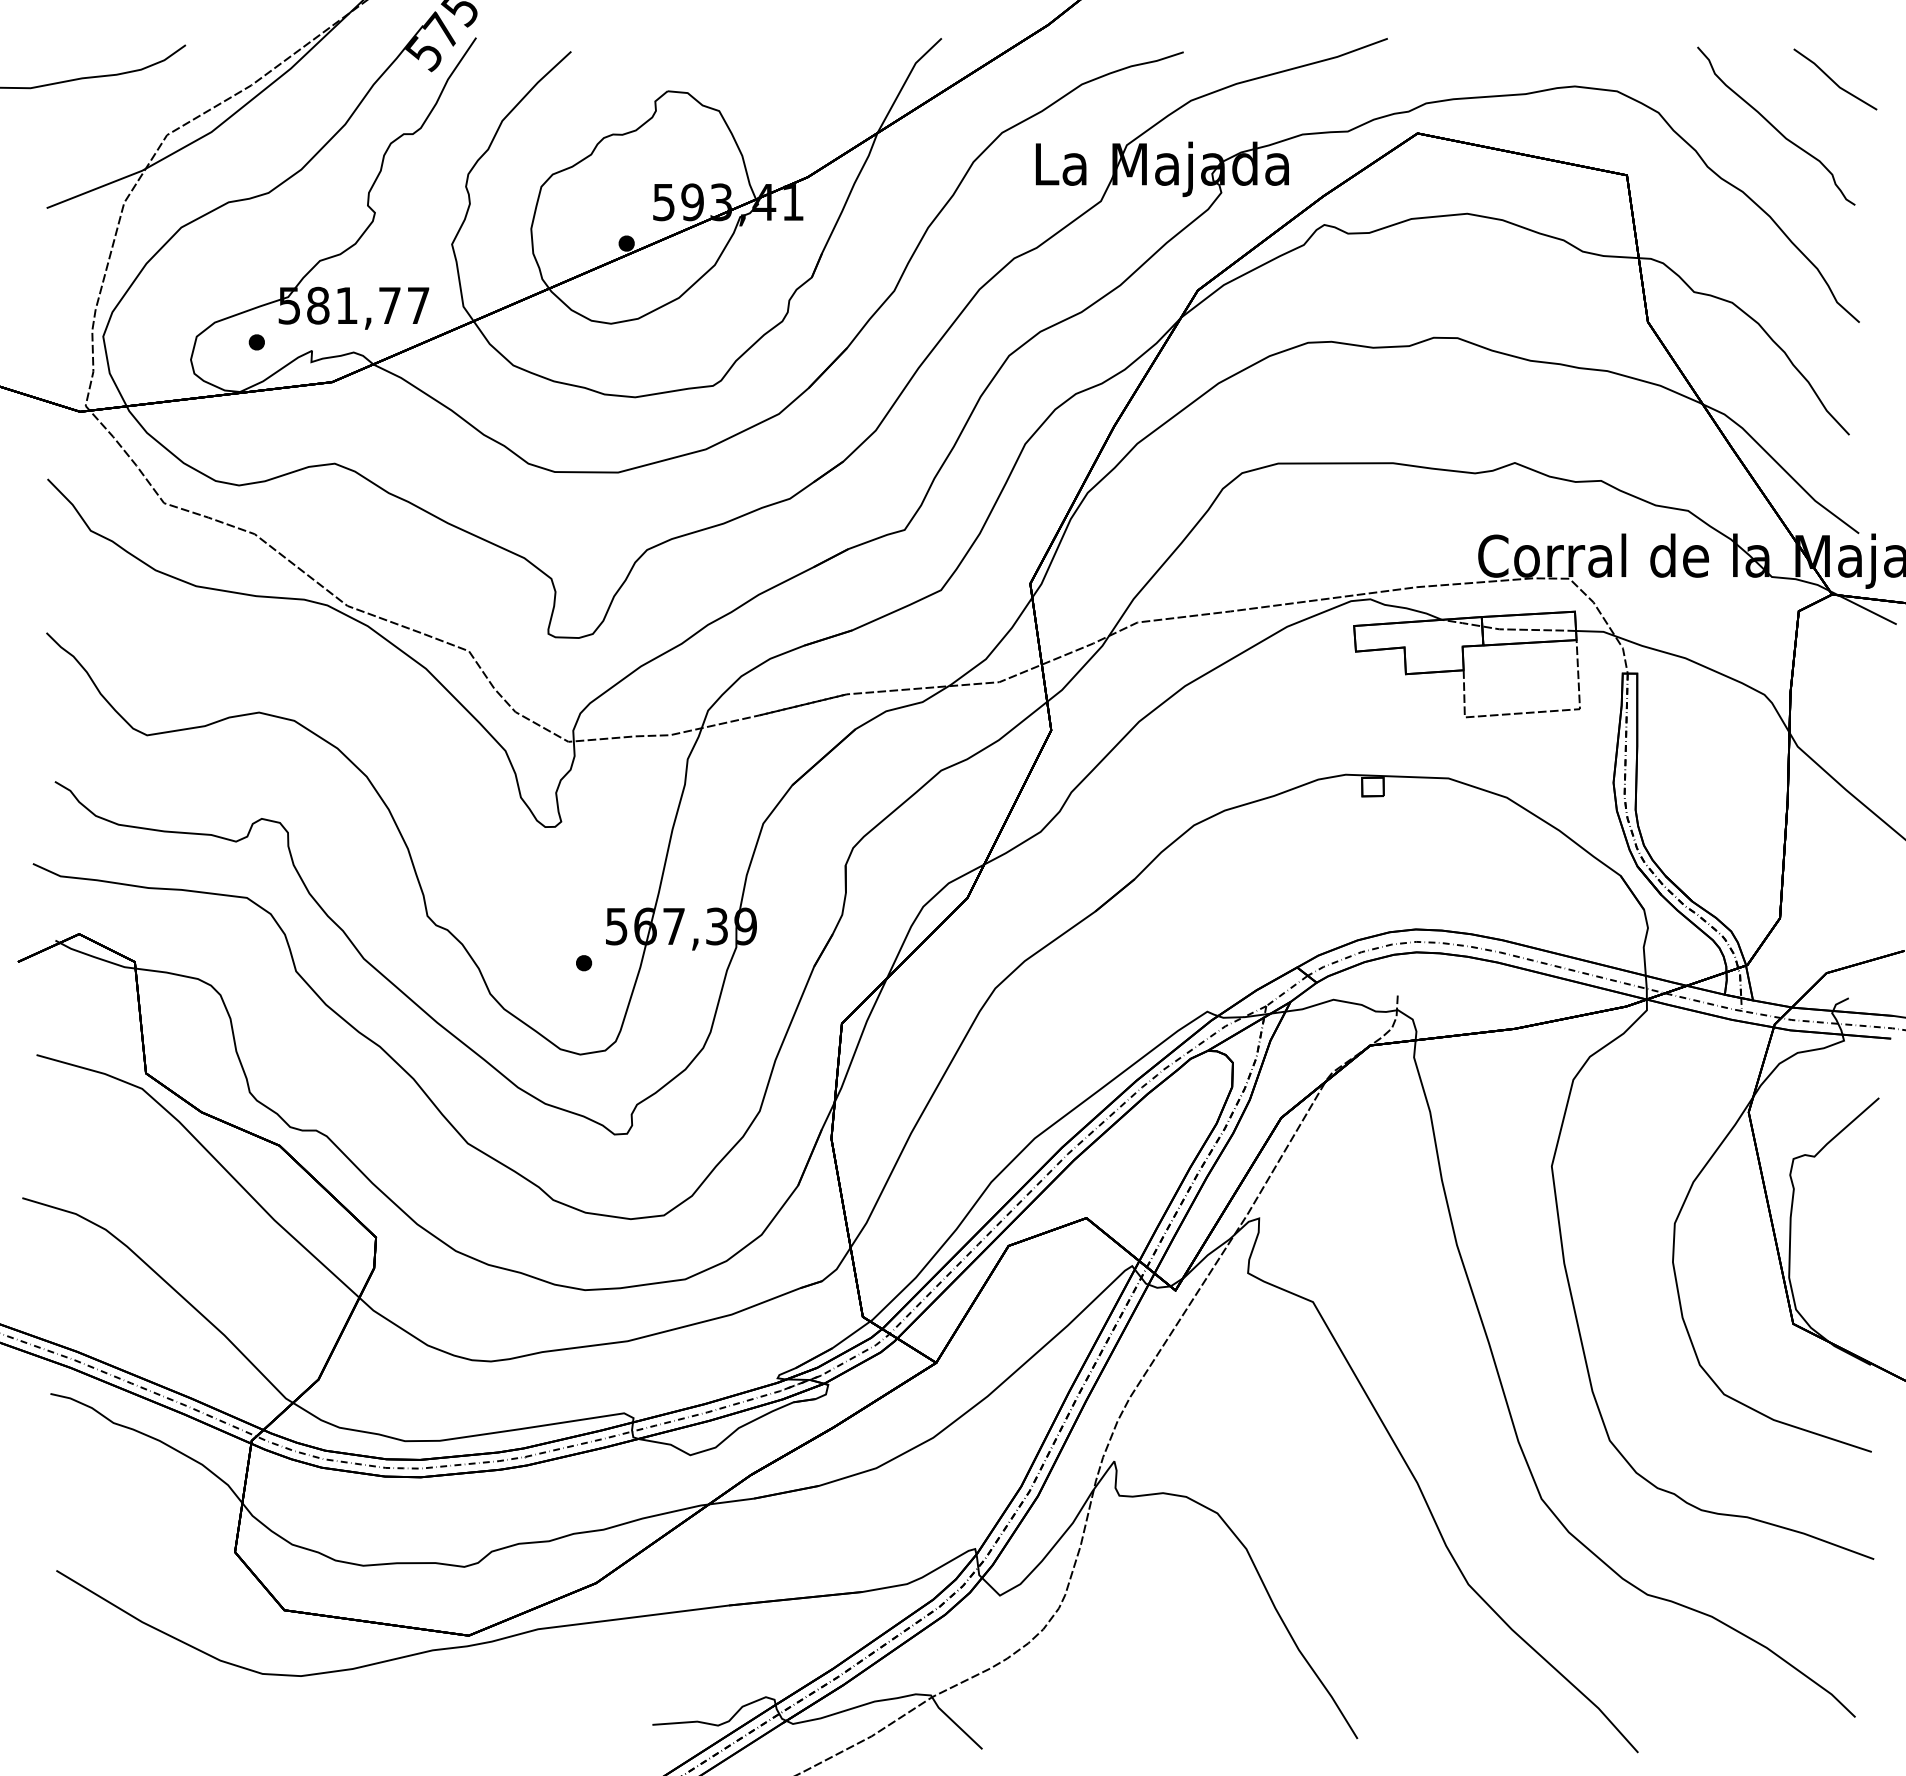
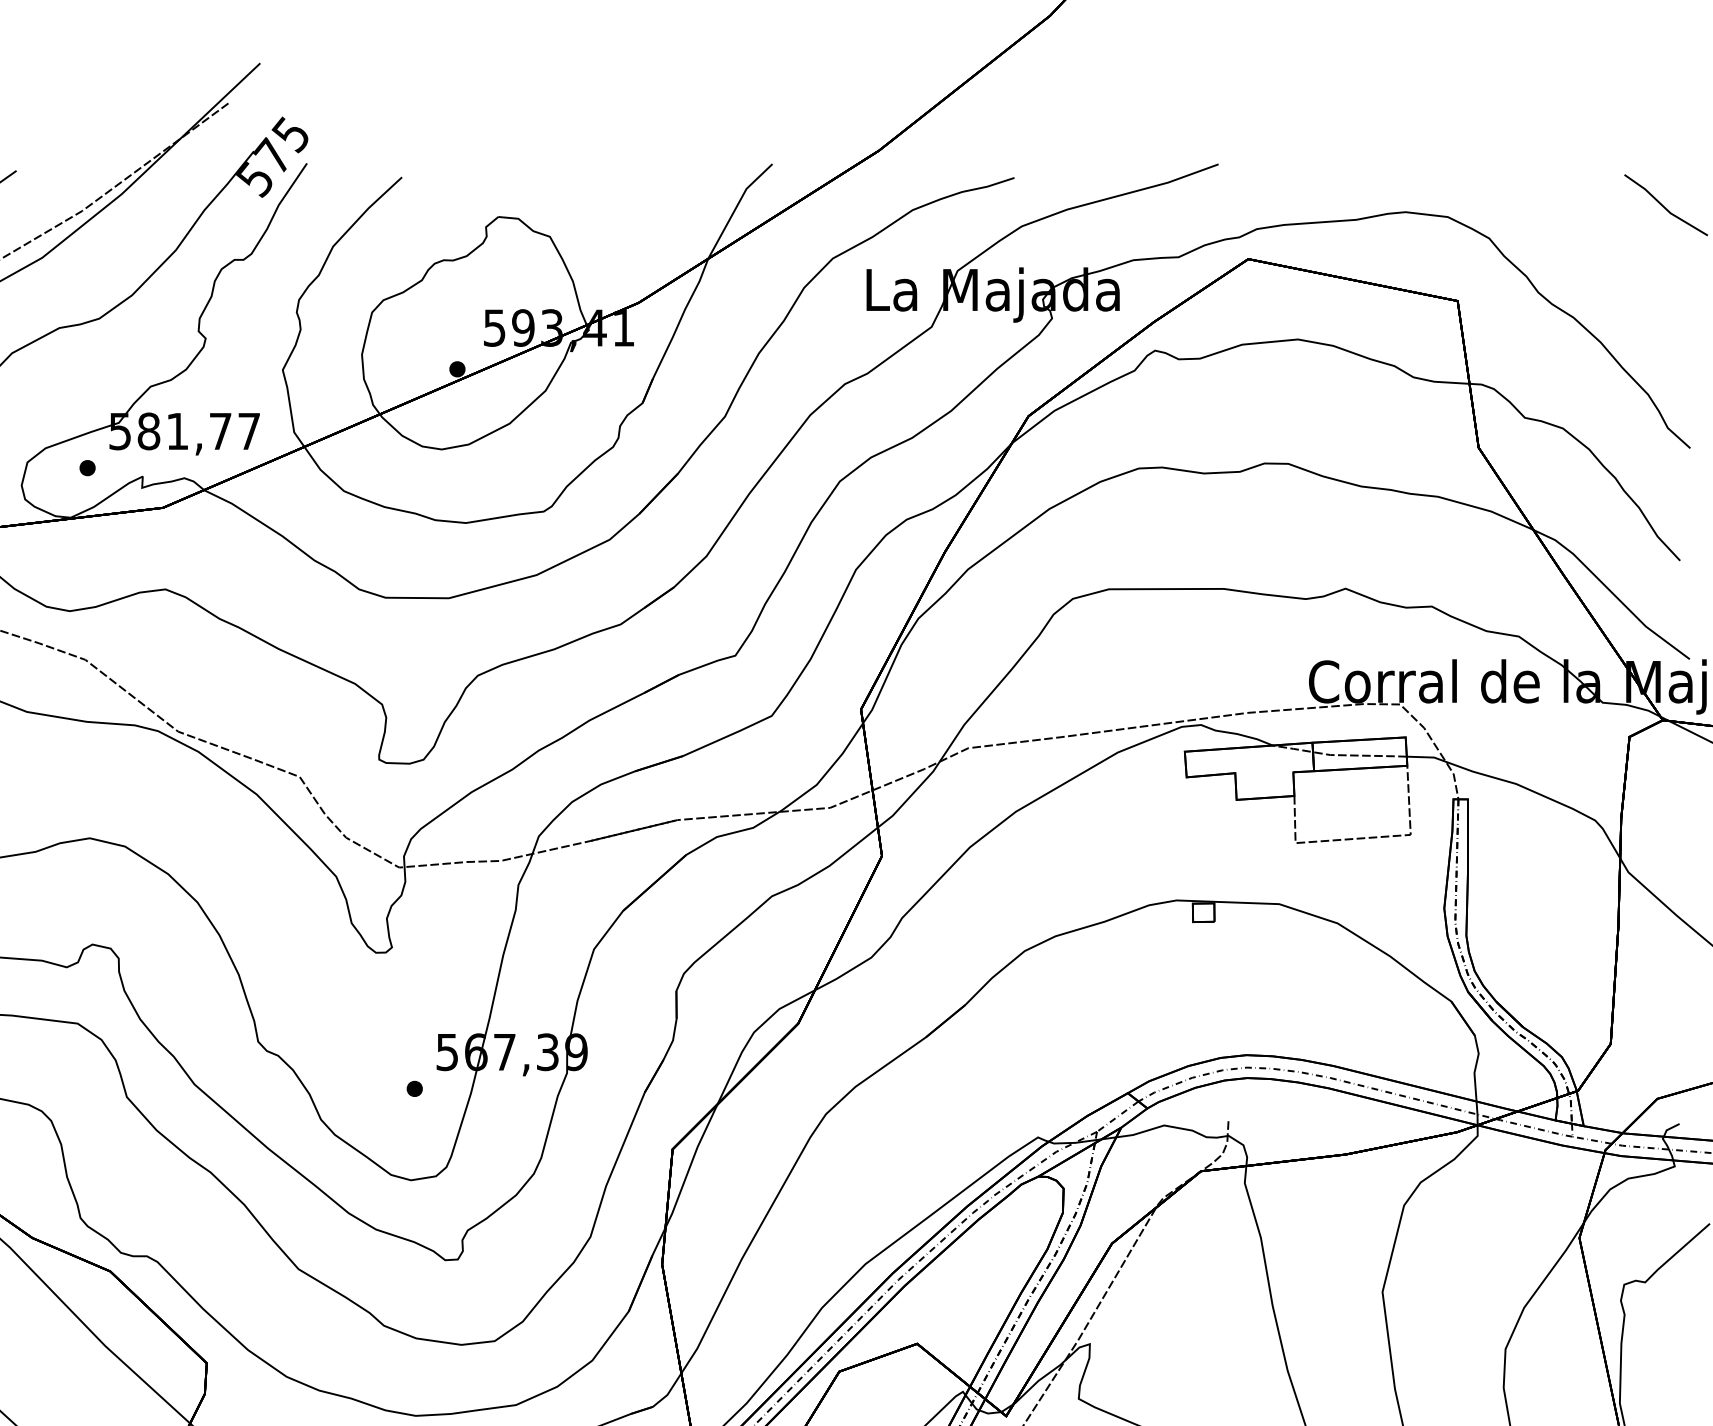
curve: (1774, 126) -> (1605, 252), removed

